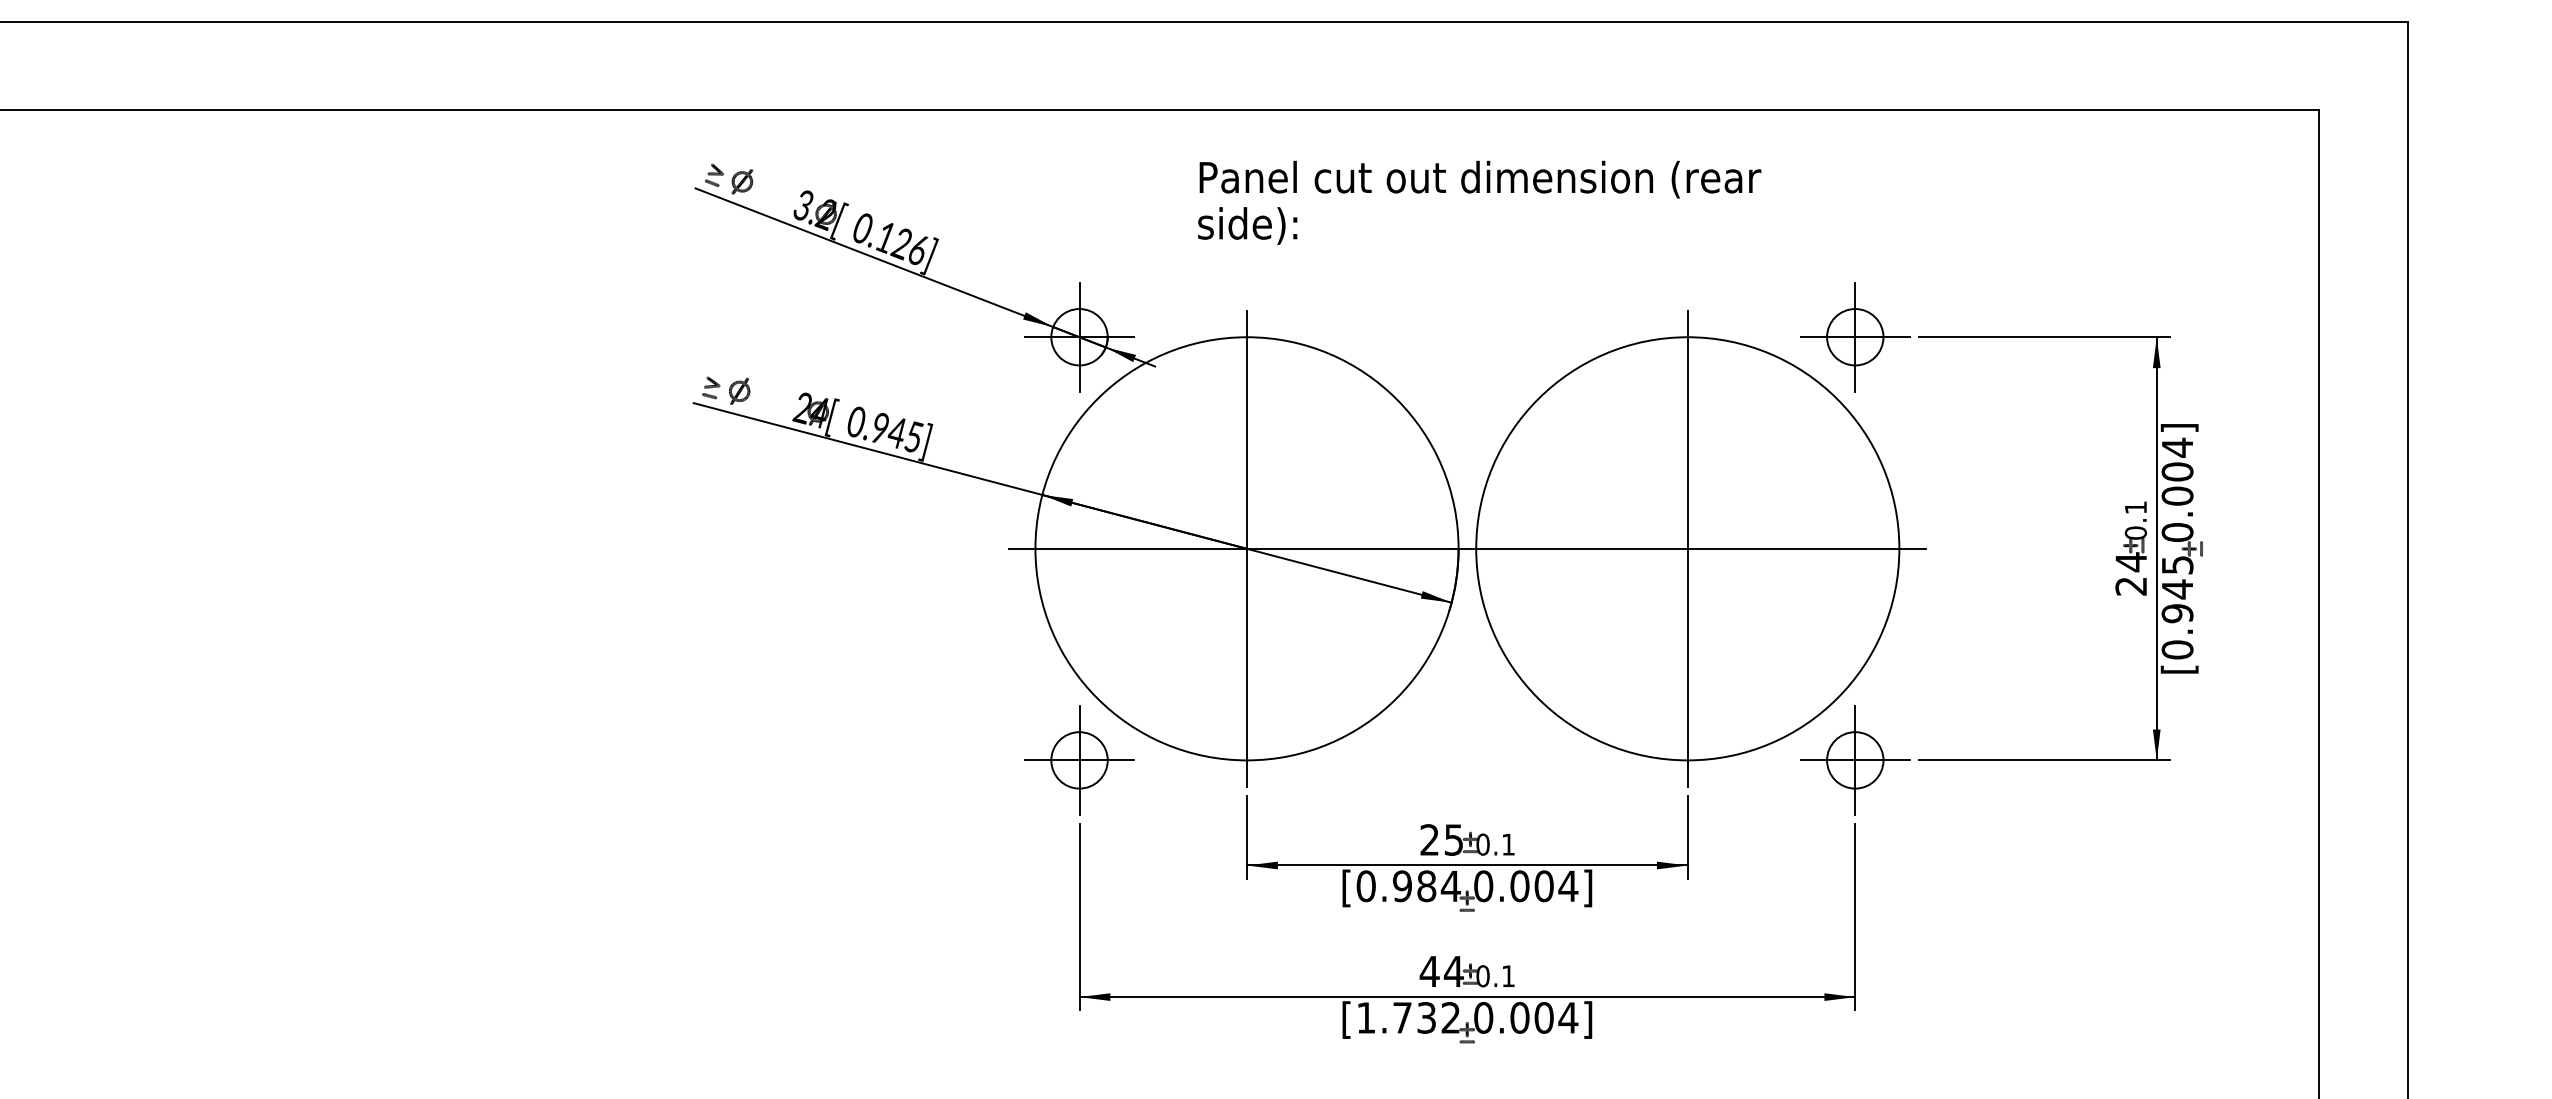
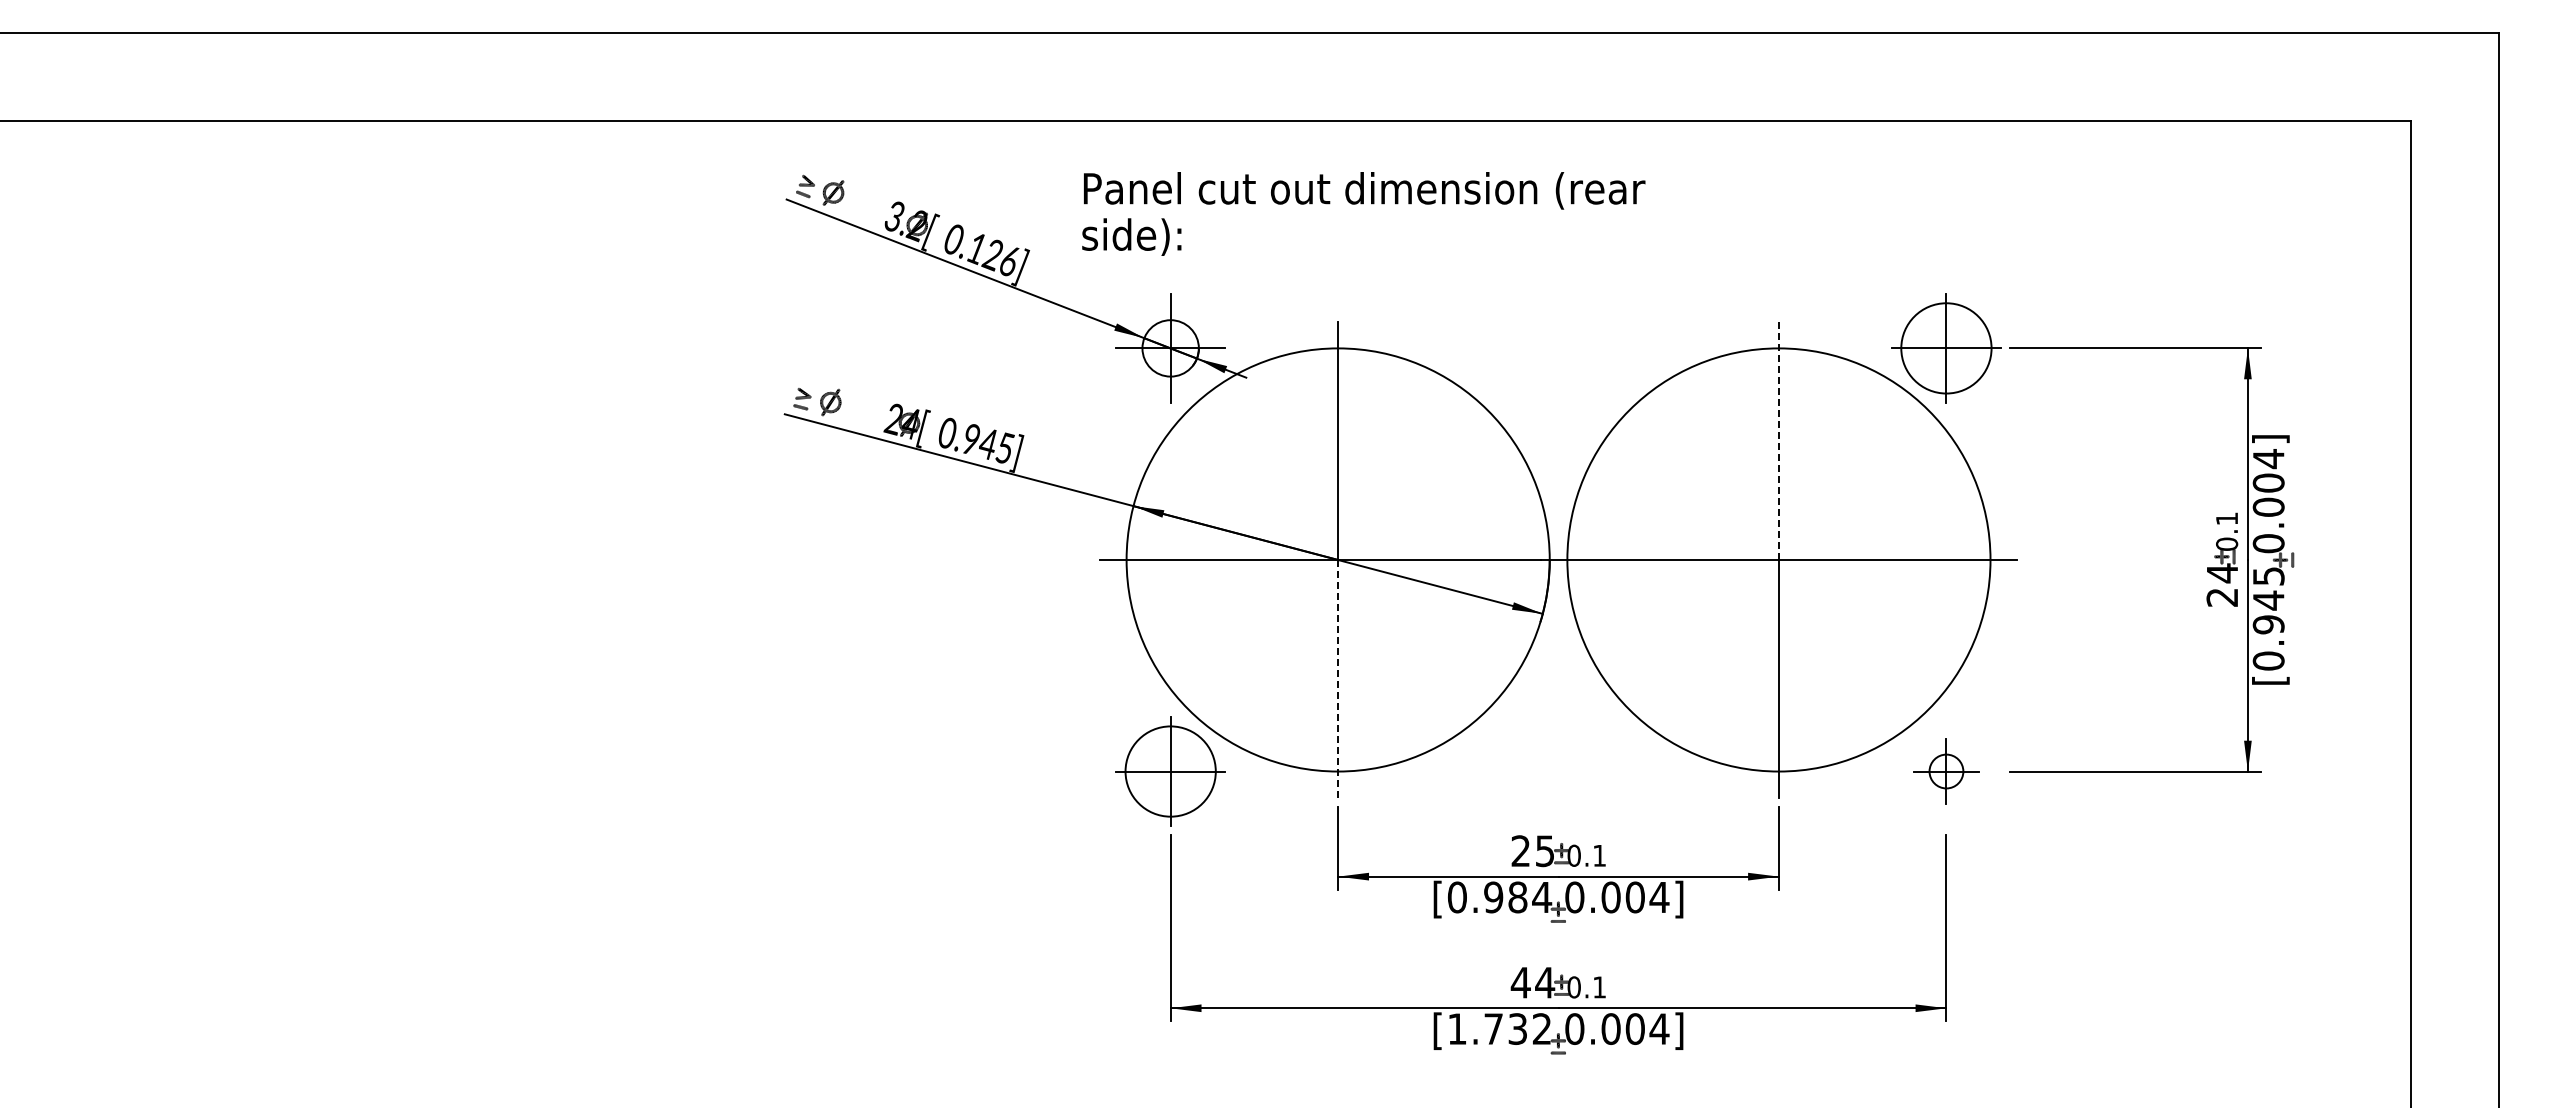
text: (1479, 202) -> (1363, 213), moved
circle: (1855, 337) -> (1946, 348), size x1.6
line: (1687, 429) -> (1778, 440), solid -> dashed
line: (1247, 668) -> (1338, 679), solid -> dashed
circle: (1079, 760) -> (1170, 771), size x1.6
part: (1855, 760) -> (1946, 771), size x0.6

